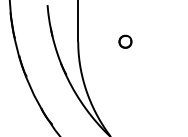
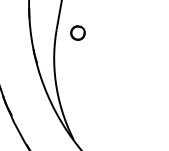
part: (125, 41) -> (78, 32), moved

